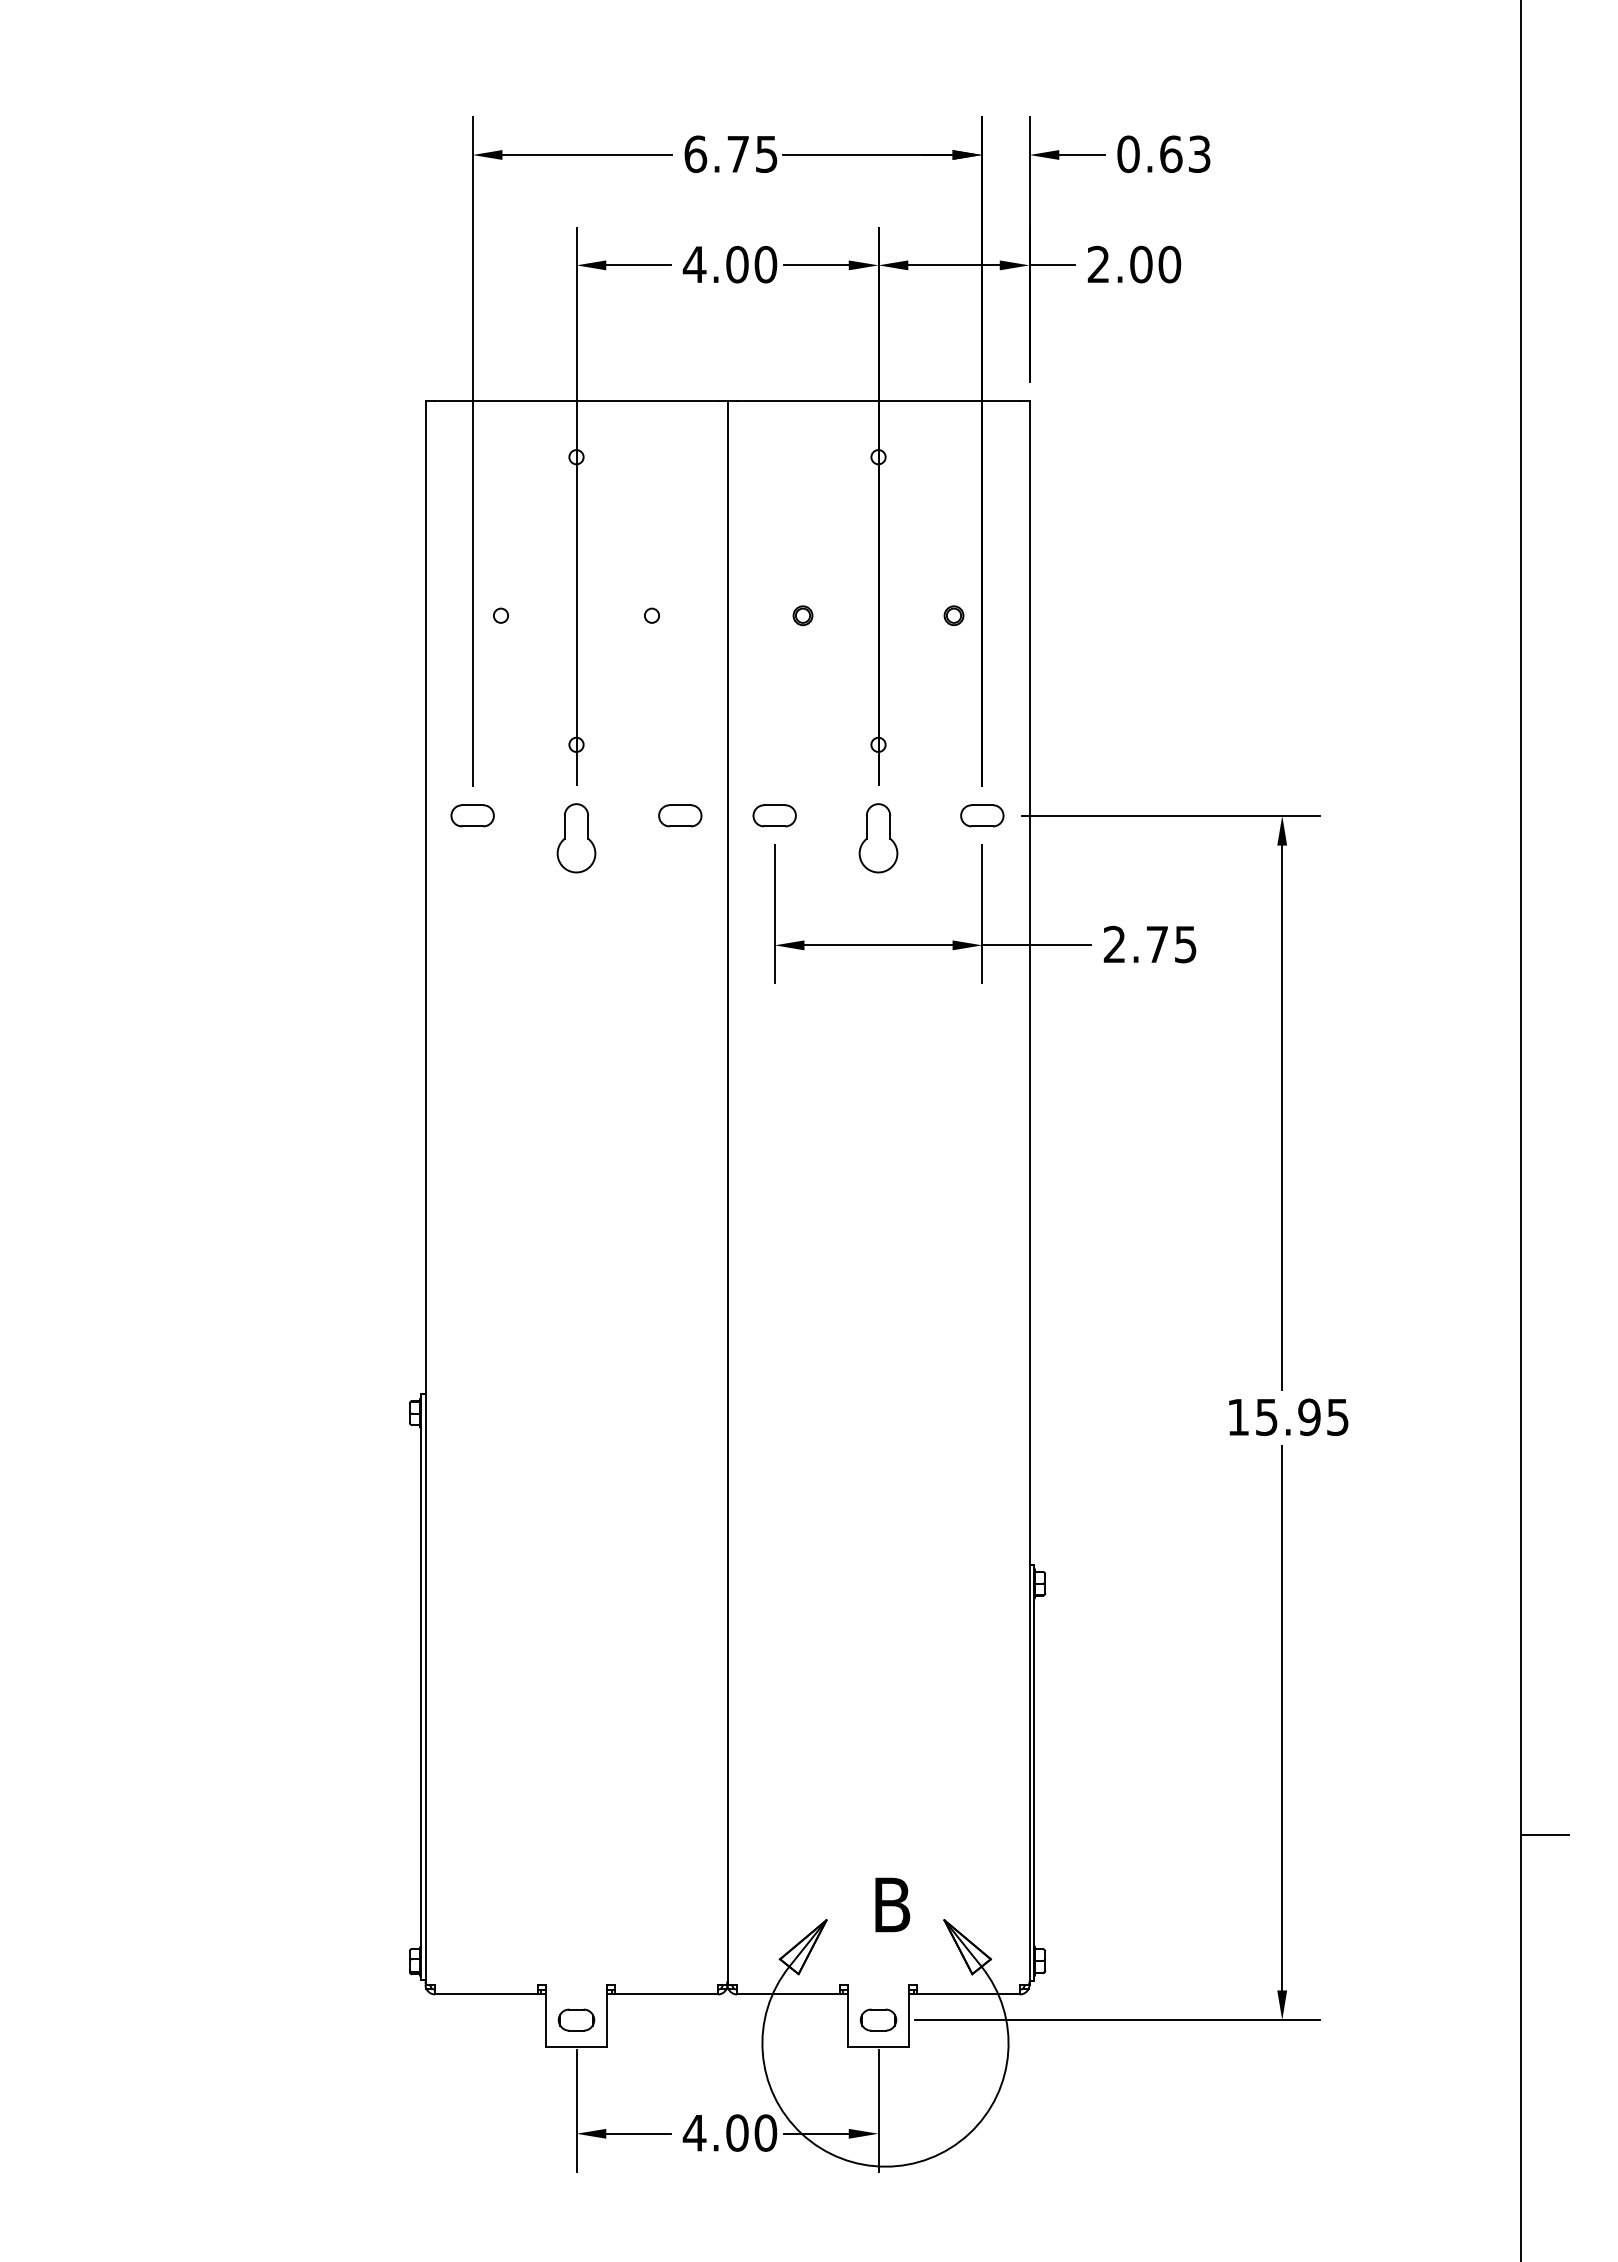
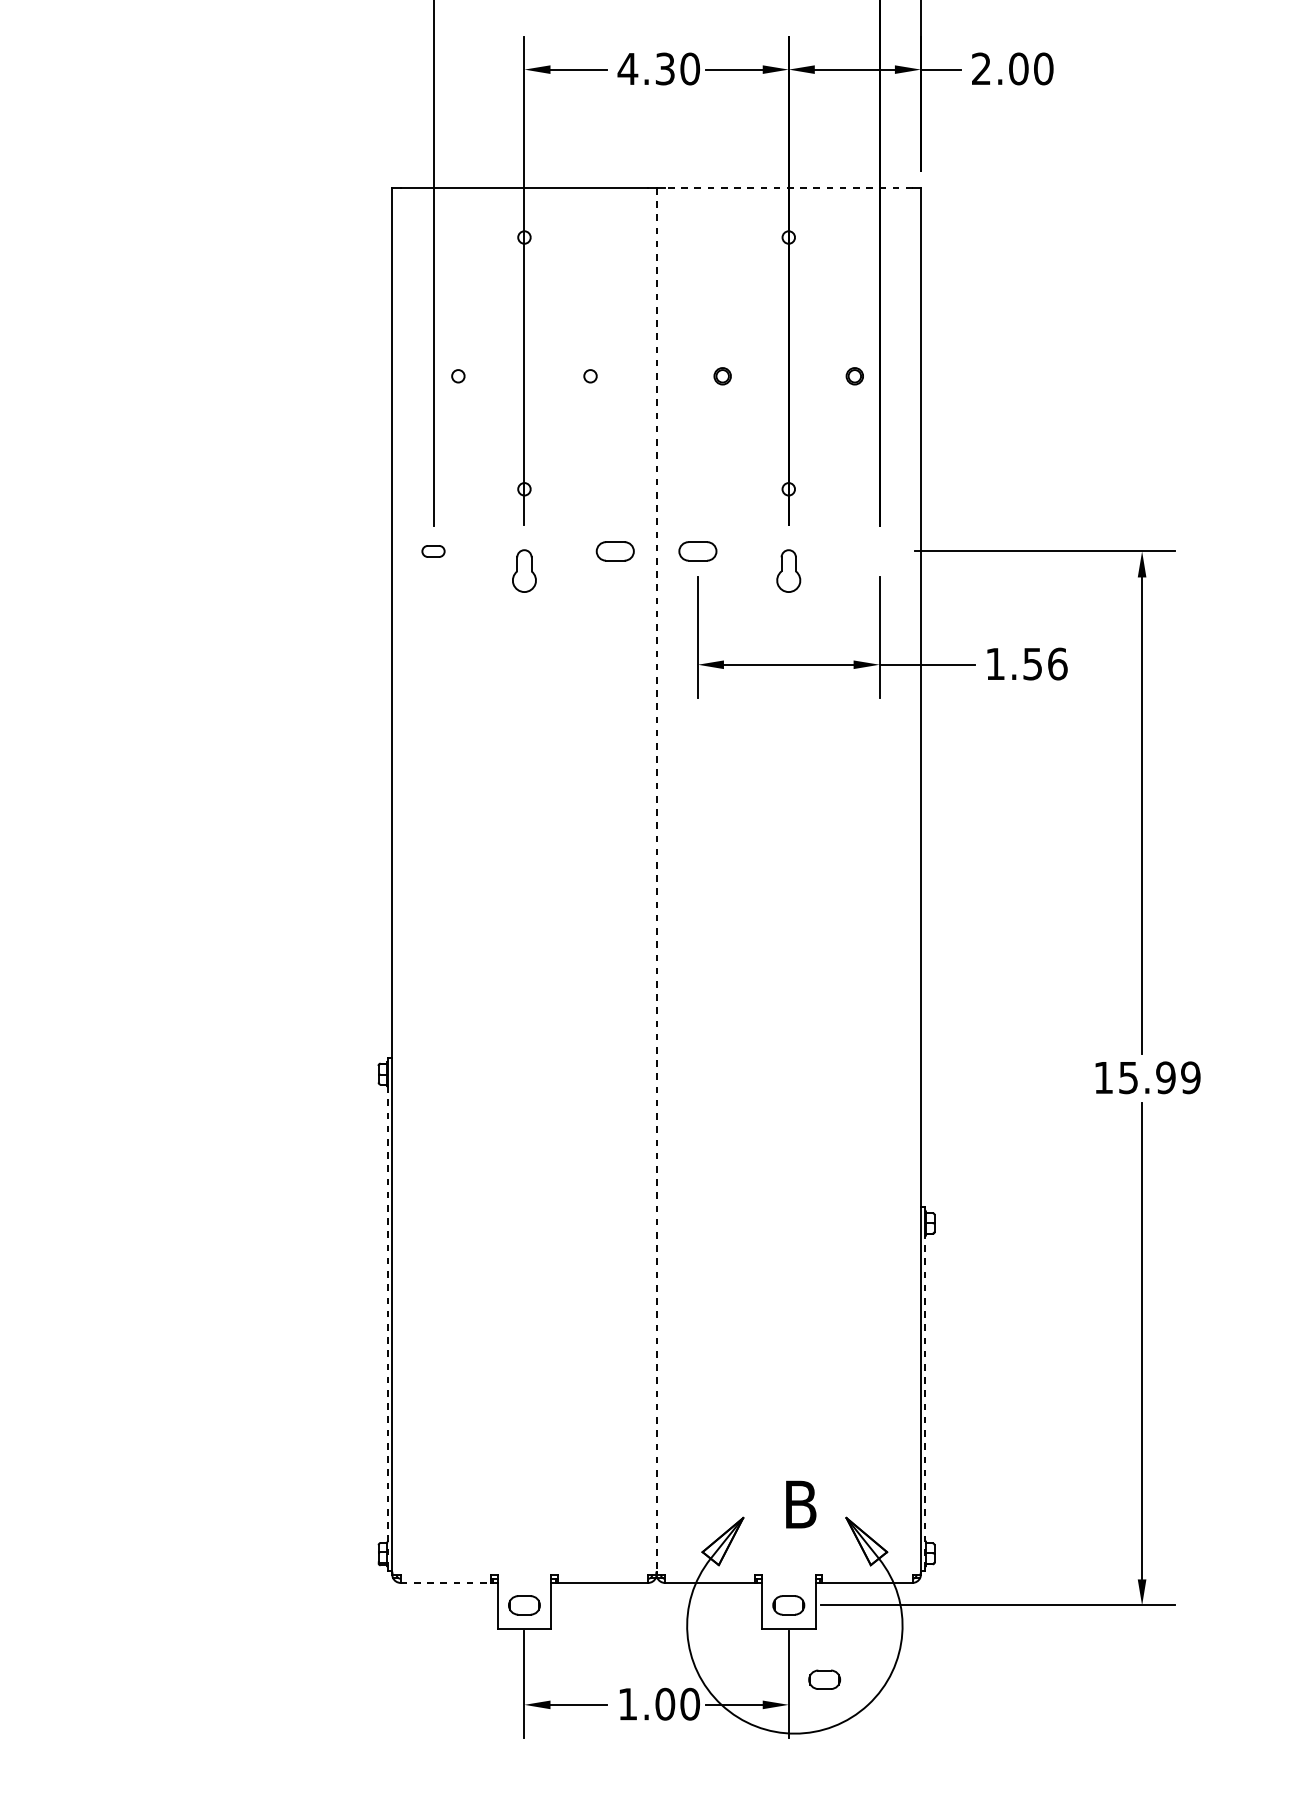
text: (737, 264) -> (665, 68), 4.00 -> 4.30
line: (878, 400) -> (788, 187), solid -> dashed
part: (472, 815) -> (433, 551), size x0.6
part: (982, 815) -> (879, 551), removed
part: (576, 838) -> (524, 571), size x0.7
part: (878, 838) -> (788, 571), size x0.7
text: (1150, 944) -> (1026, 664), 2.75 -> 1.56
line: (727, 1191) -> (656, 880), solid -> dashed
text: (1337, 1416) -> (1190, 1077), 15.95 -> 15.99
line: (420, 1701) -> (387, 1326), solid -> dashed
line: (1034, 1788) -> (925, 1402), solid -> dashed
line: (486, 1994) -> (445, 1582), solid -> dashed
part: (919, 2104) -> (824, 1679), added
text: (694, 2133) -> (627, 1704), 4.00 -> 1.00

